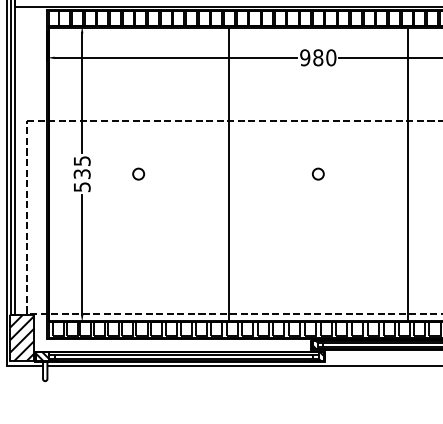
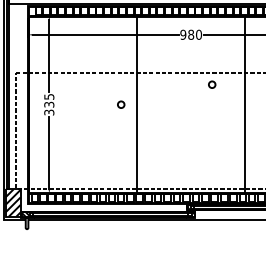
circle: (139, 173) -> (121, 104), moved
circle: (318, 173) -> (212, 84), moved
text: (80, 187) -> (48, 112), 535 -> 335

